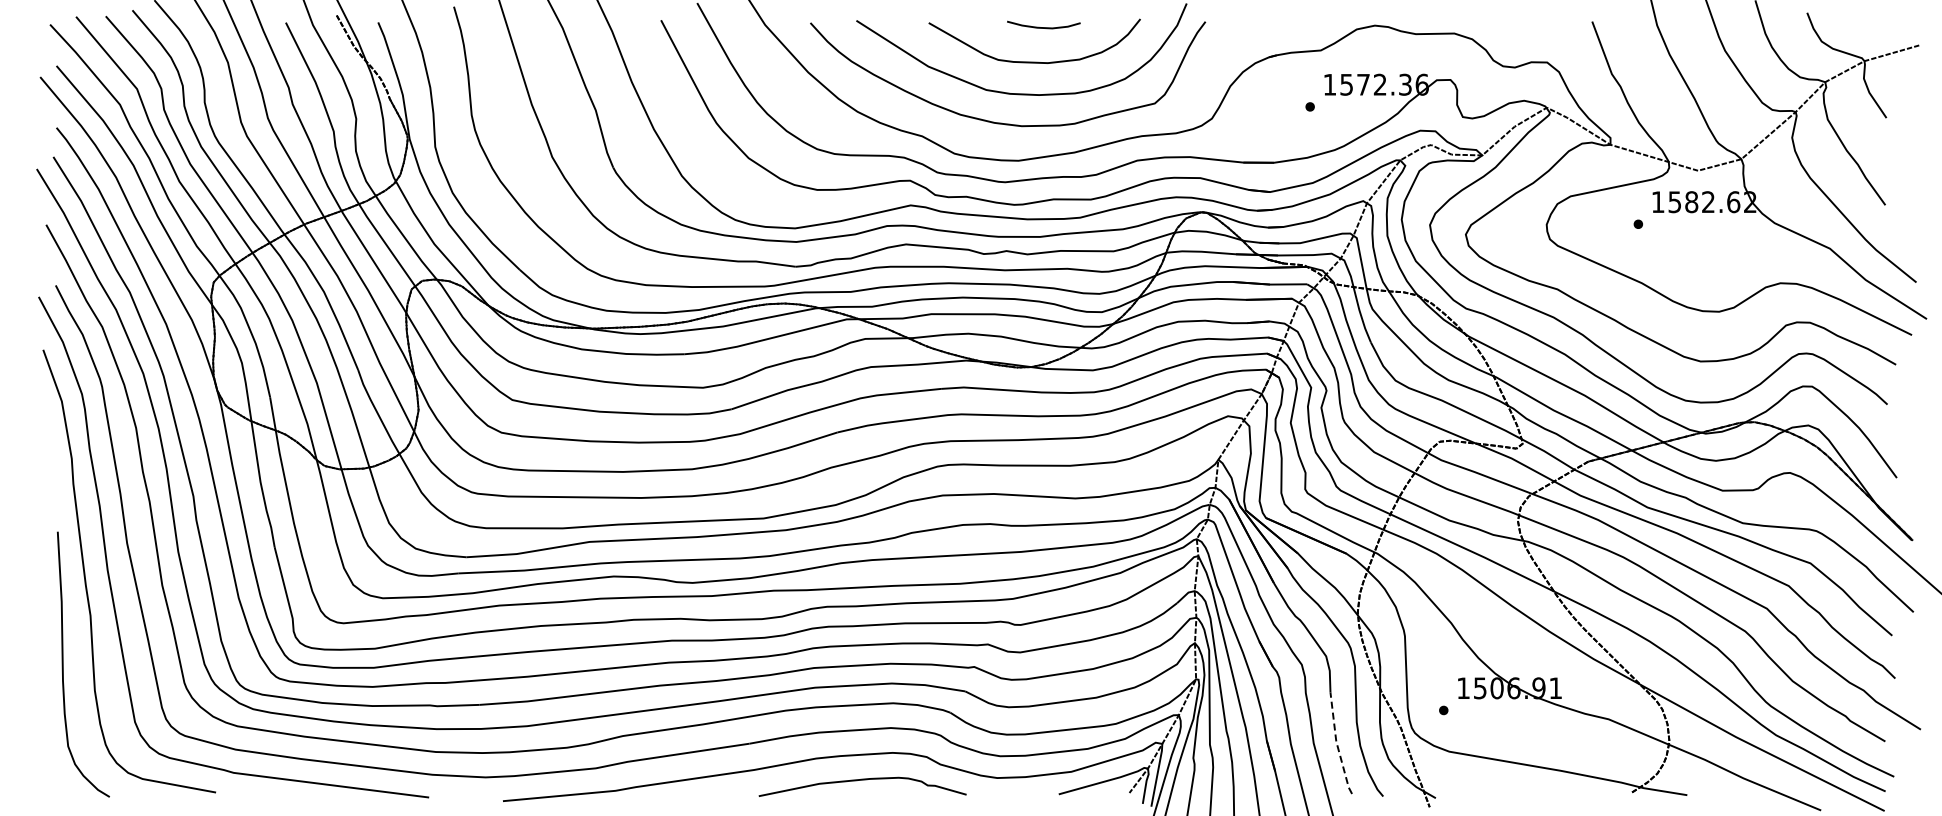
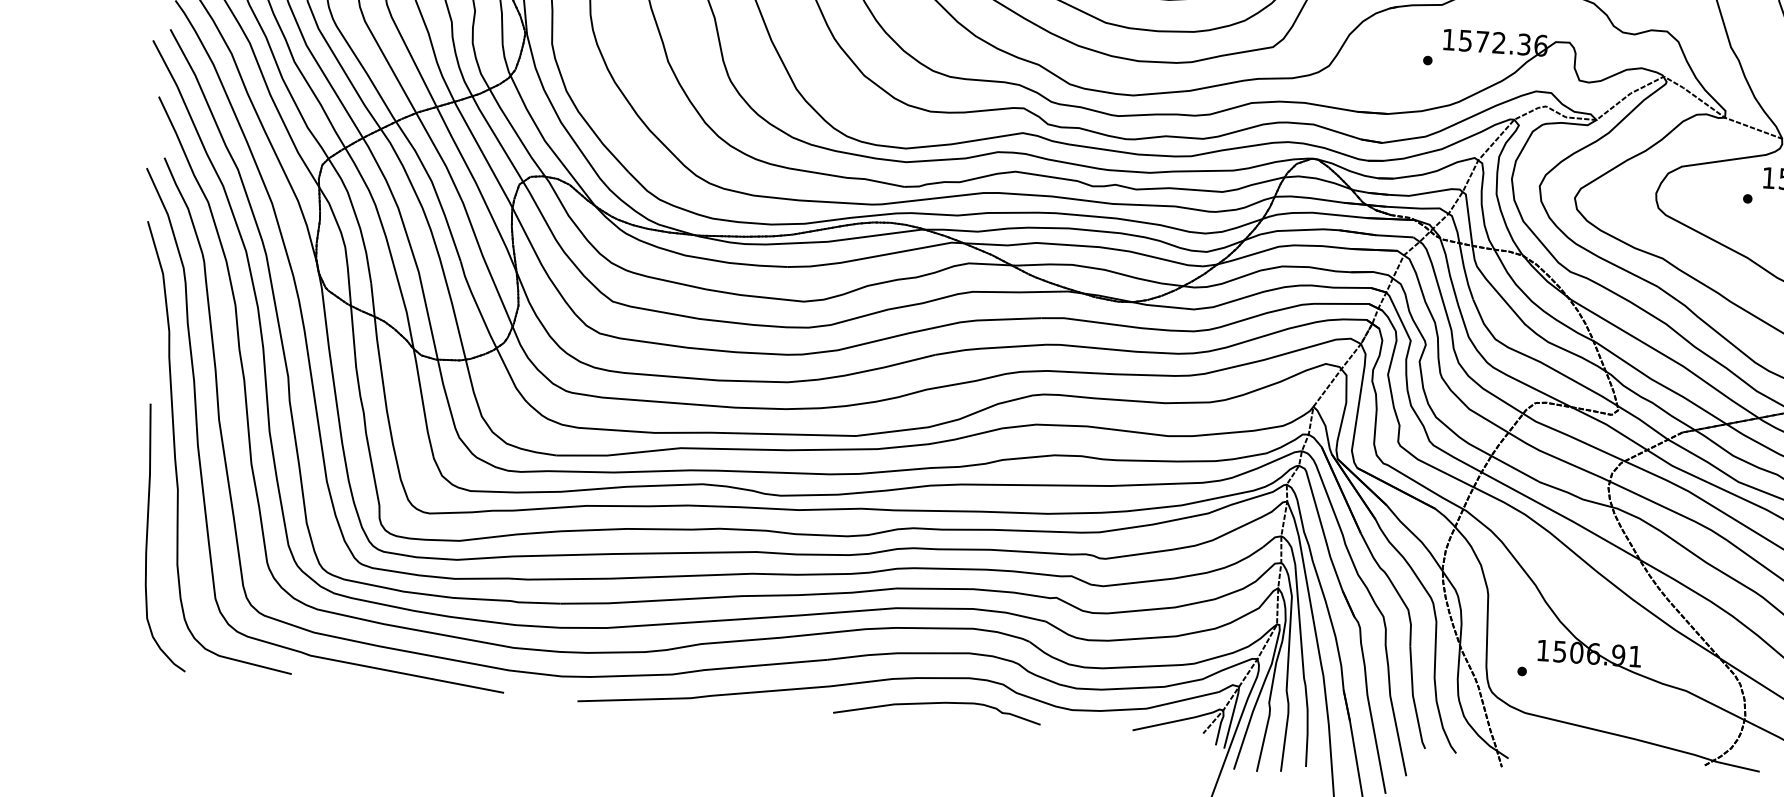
line: (1337, 744) -> (1413, 698), dashed -> solid

